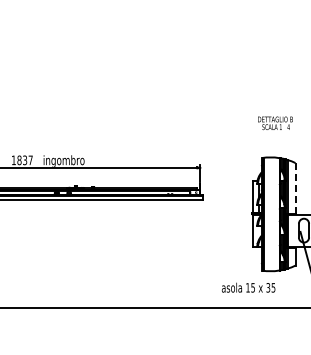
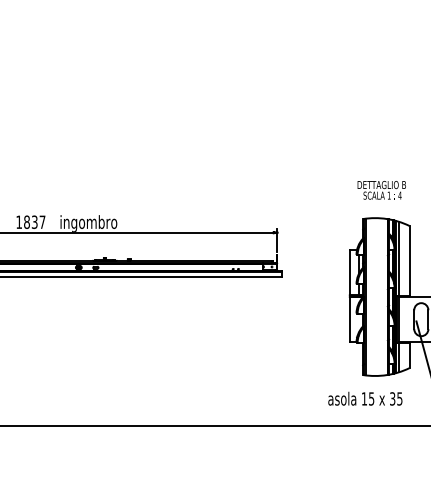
text: (275, 123) -> (381, 190), moved
line: (295, 188) -> (409, 261), dashed -> solid
text: (248, 287) -> (365, 398), moved

